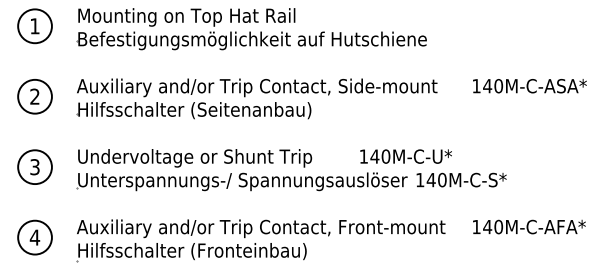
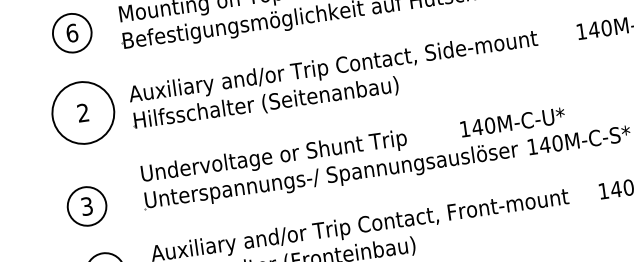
text: (34, 26) -> (71, 33), 1 -> 6
circle: (34, 96) -> (82, 112), size x1.6
part: (34, 166) -> (86, 205), moved

